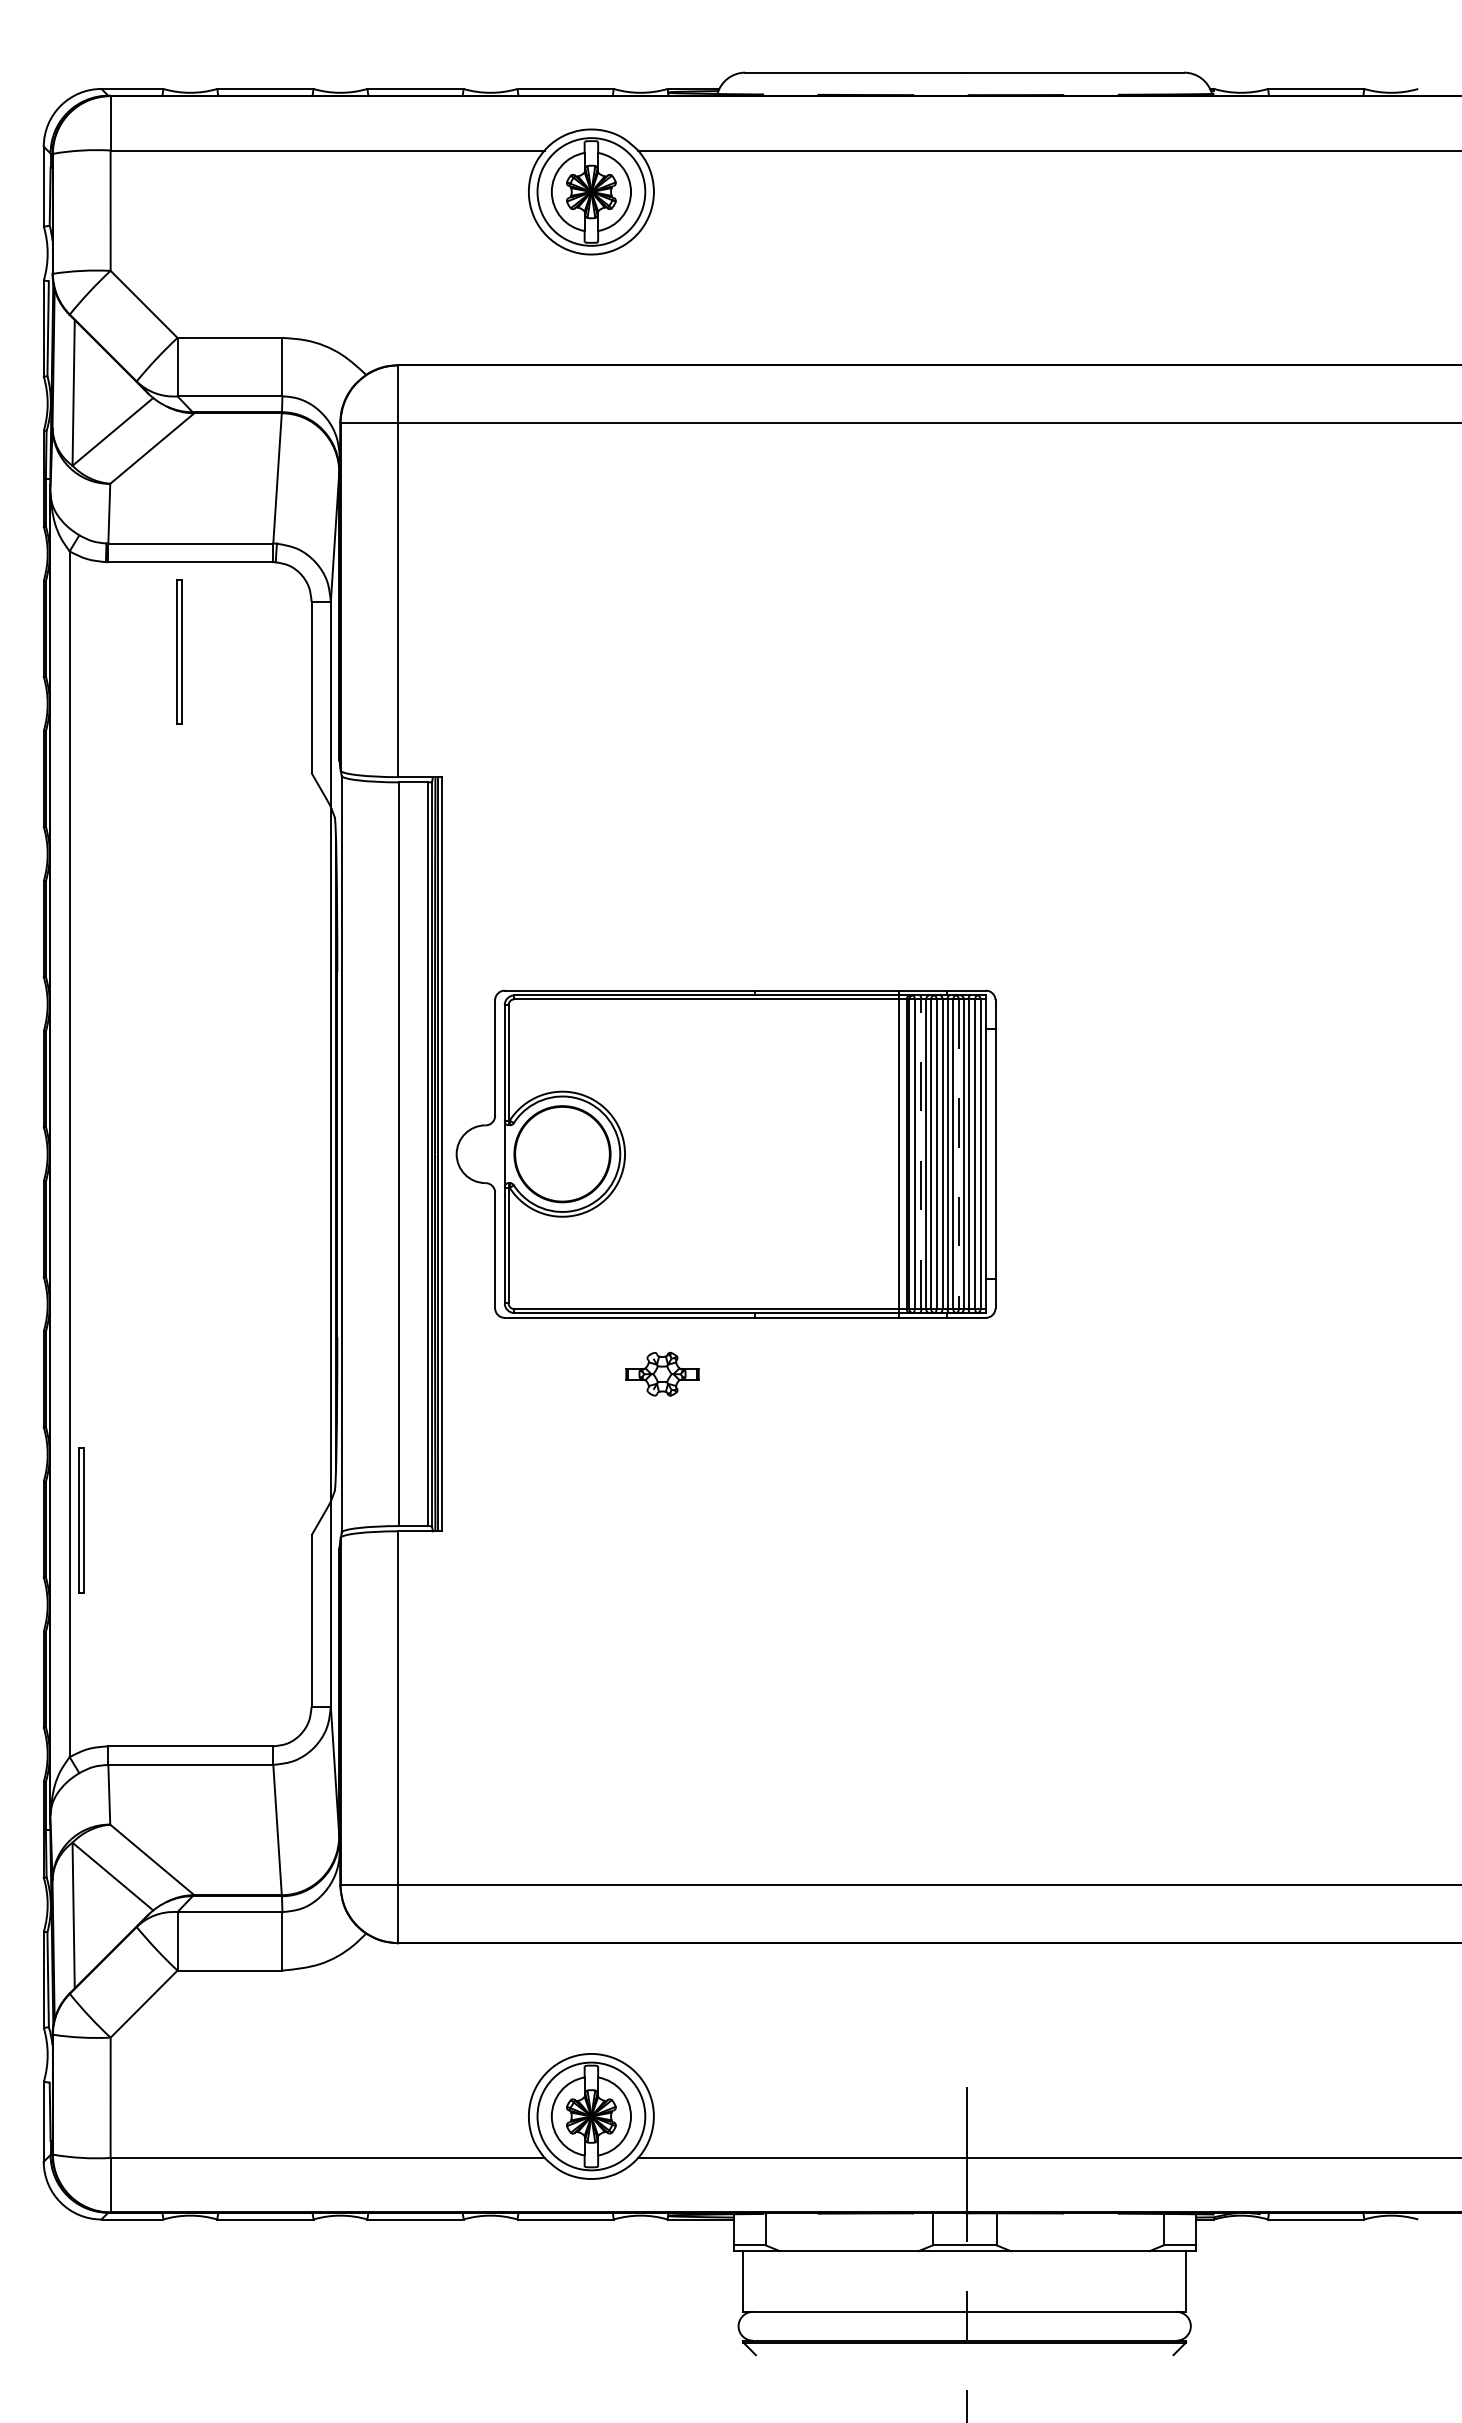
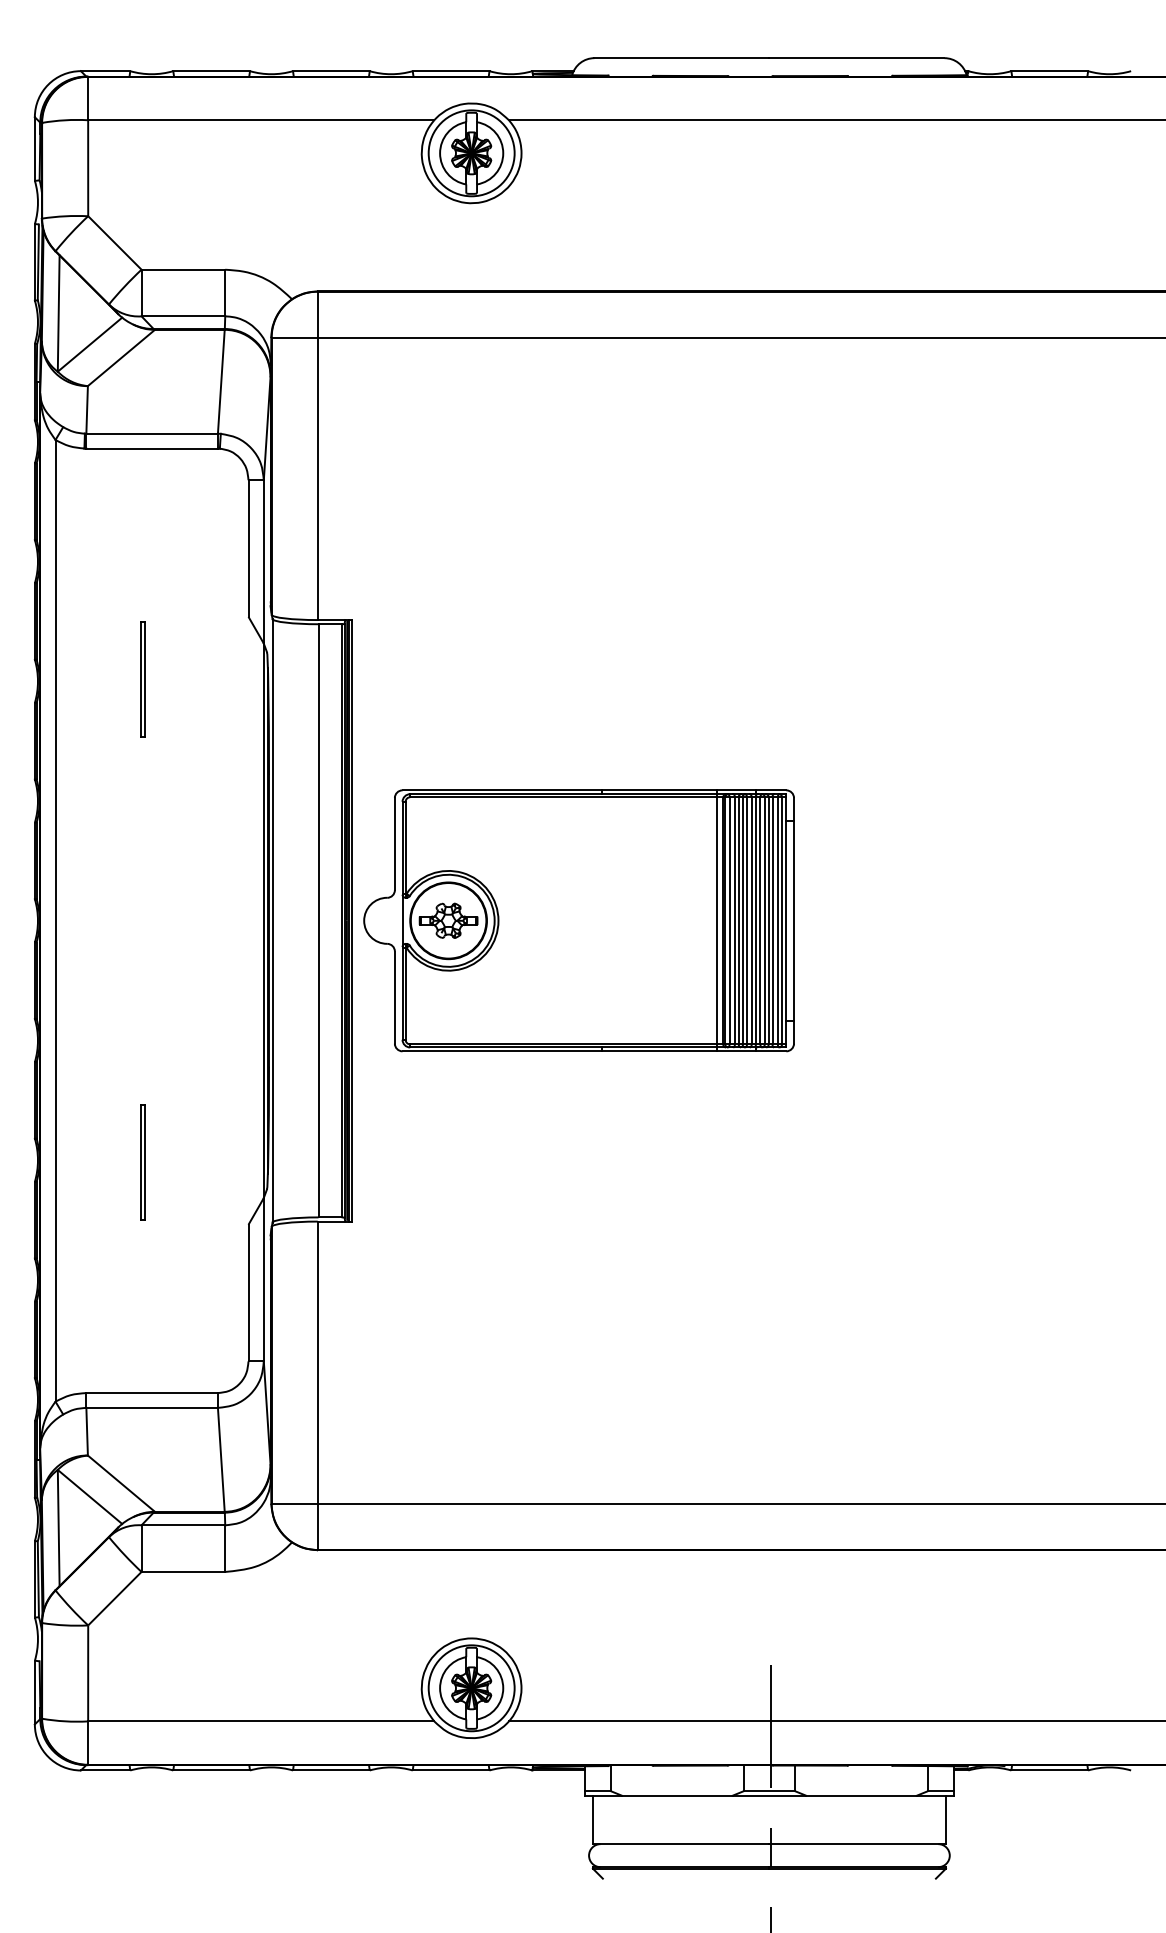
part: (179, 651) -> (143, 678), moved
line: (921, 1154) -> (734, 921), dashed -> solid
line: (958, 1154) -> (764, 921), dashed -> solid
part: (662, 1373) -> (448, 920), moved
part: (81, 1520) -> (143, 1162), moved

